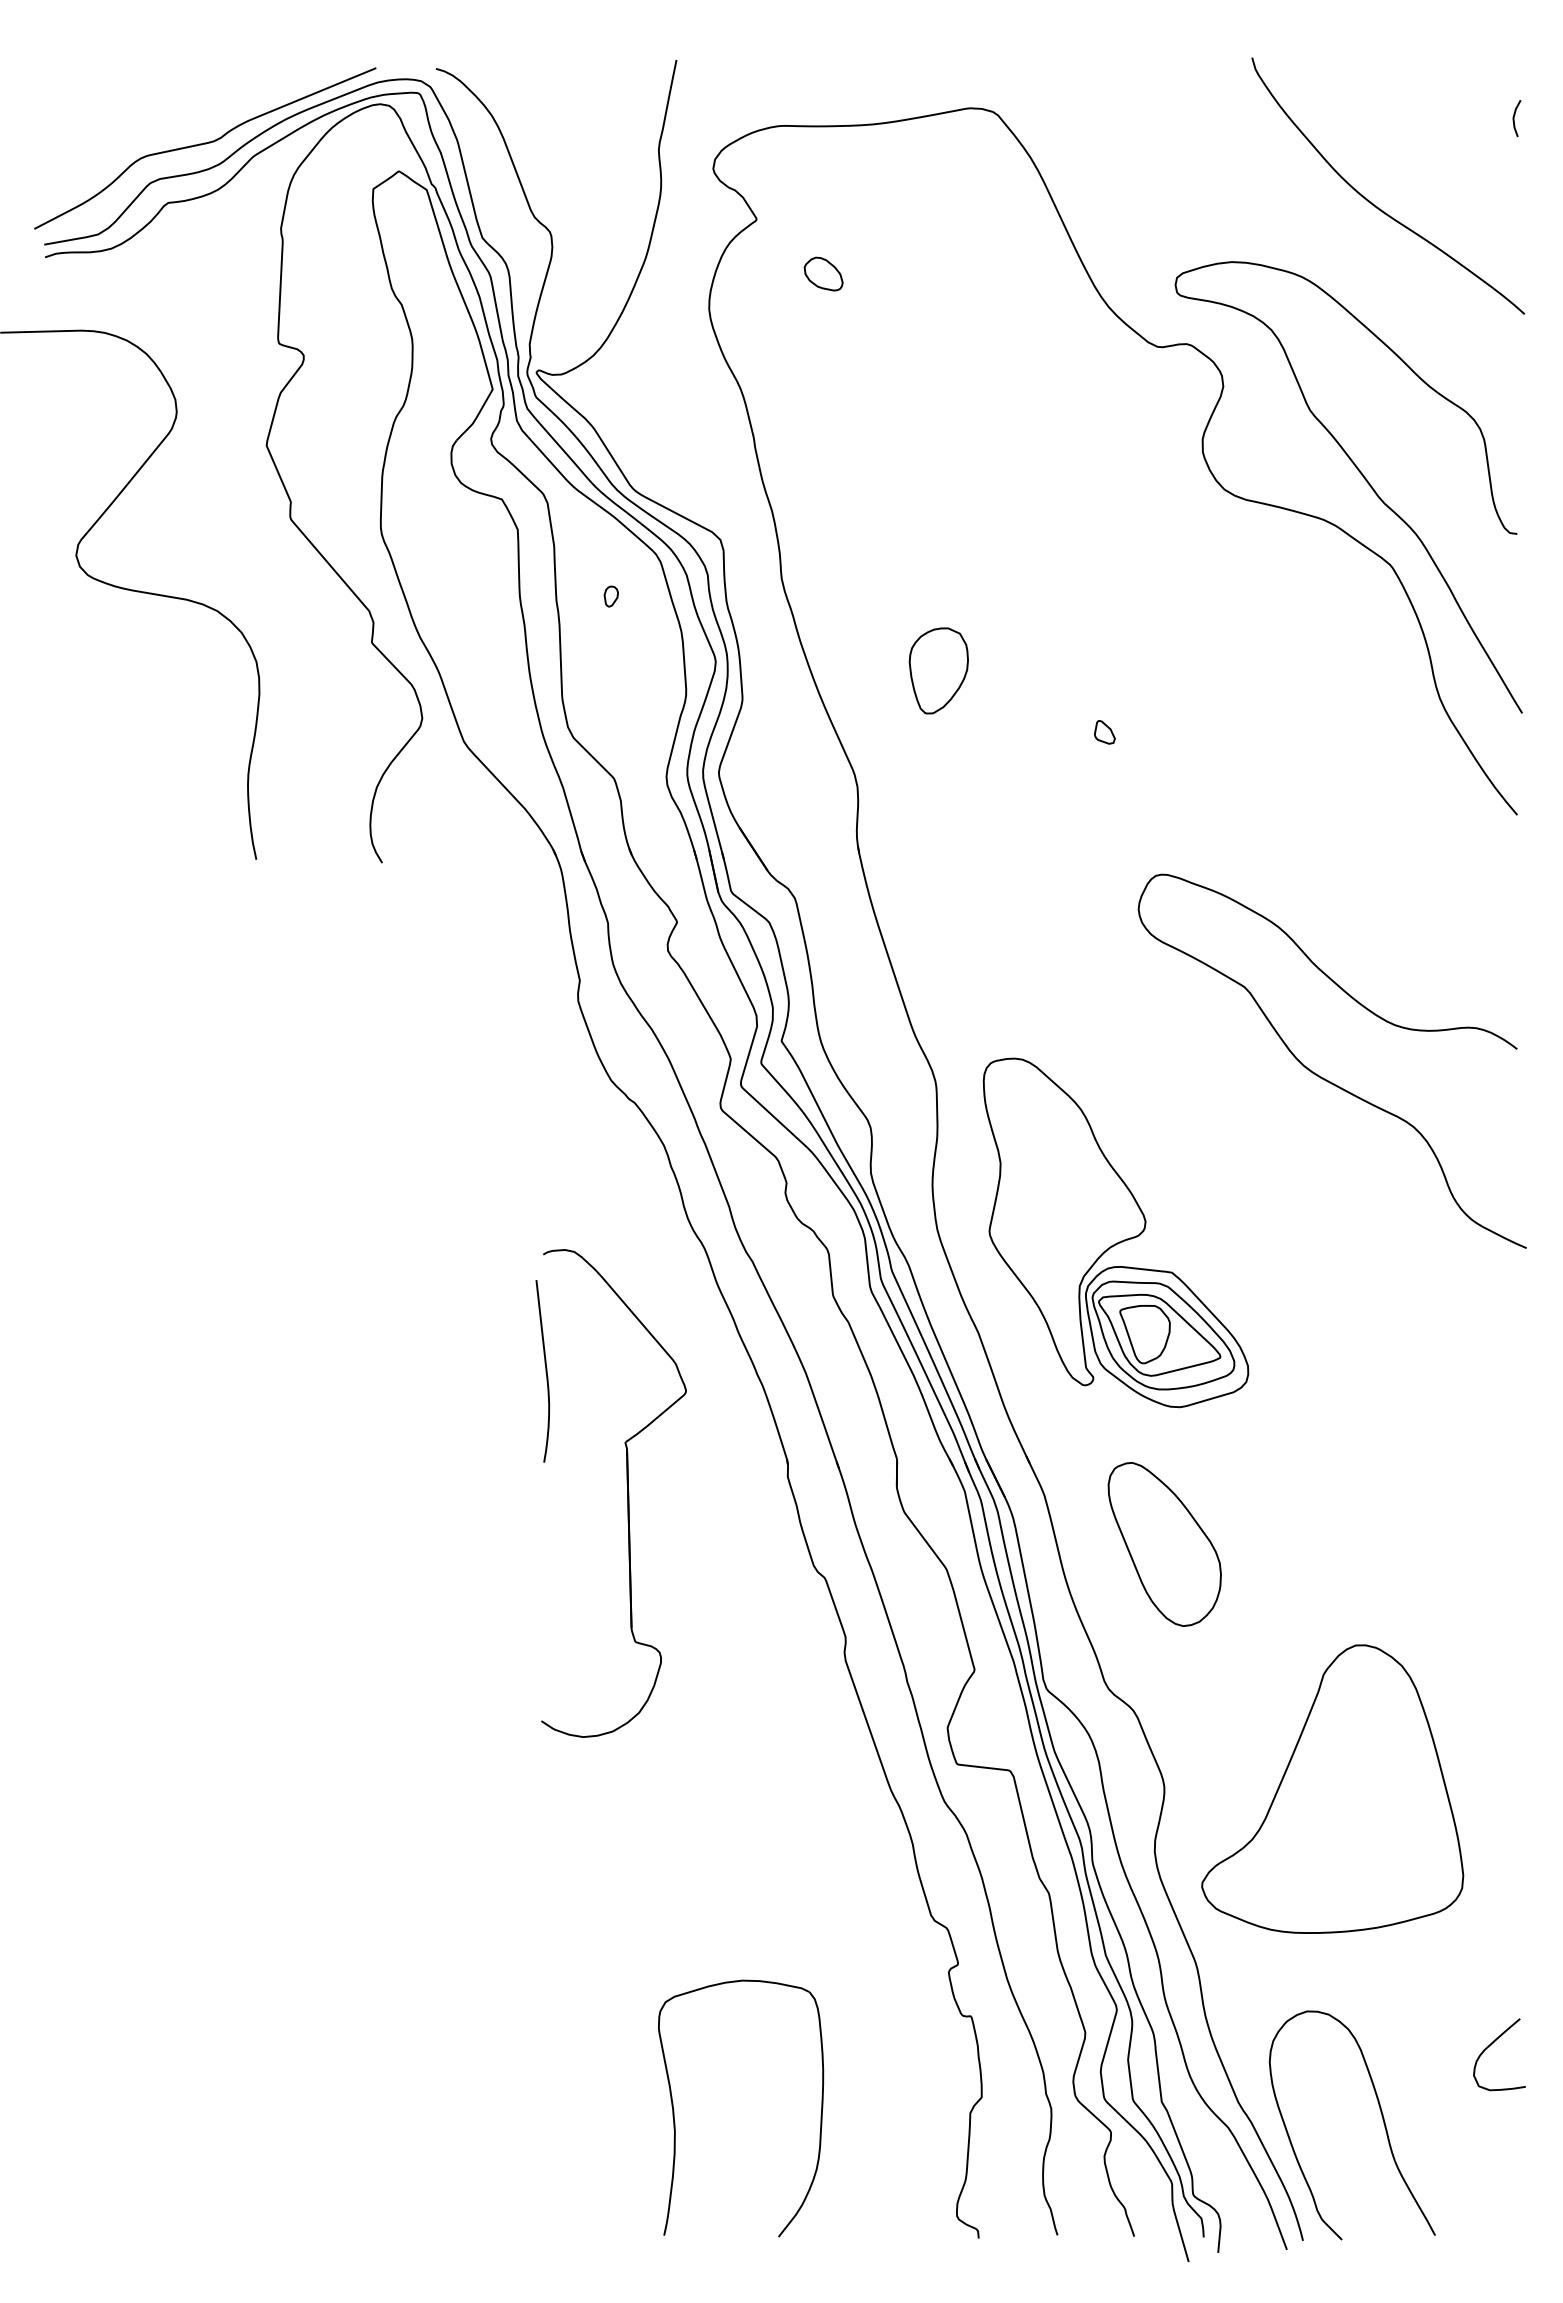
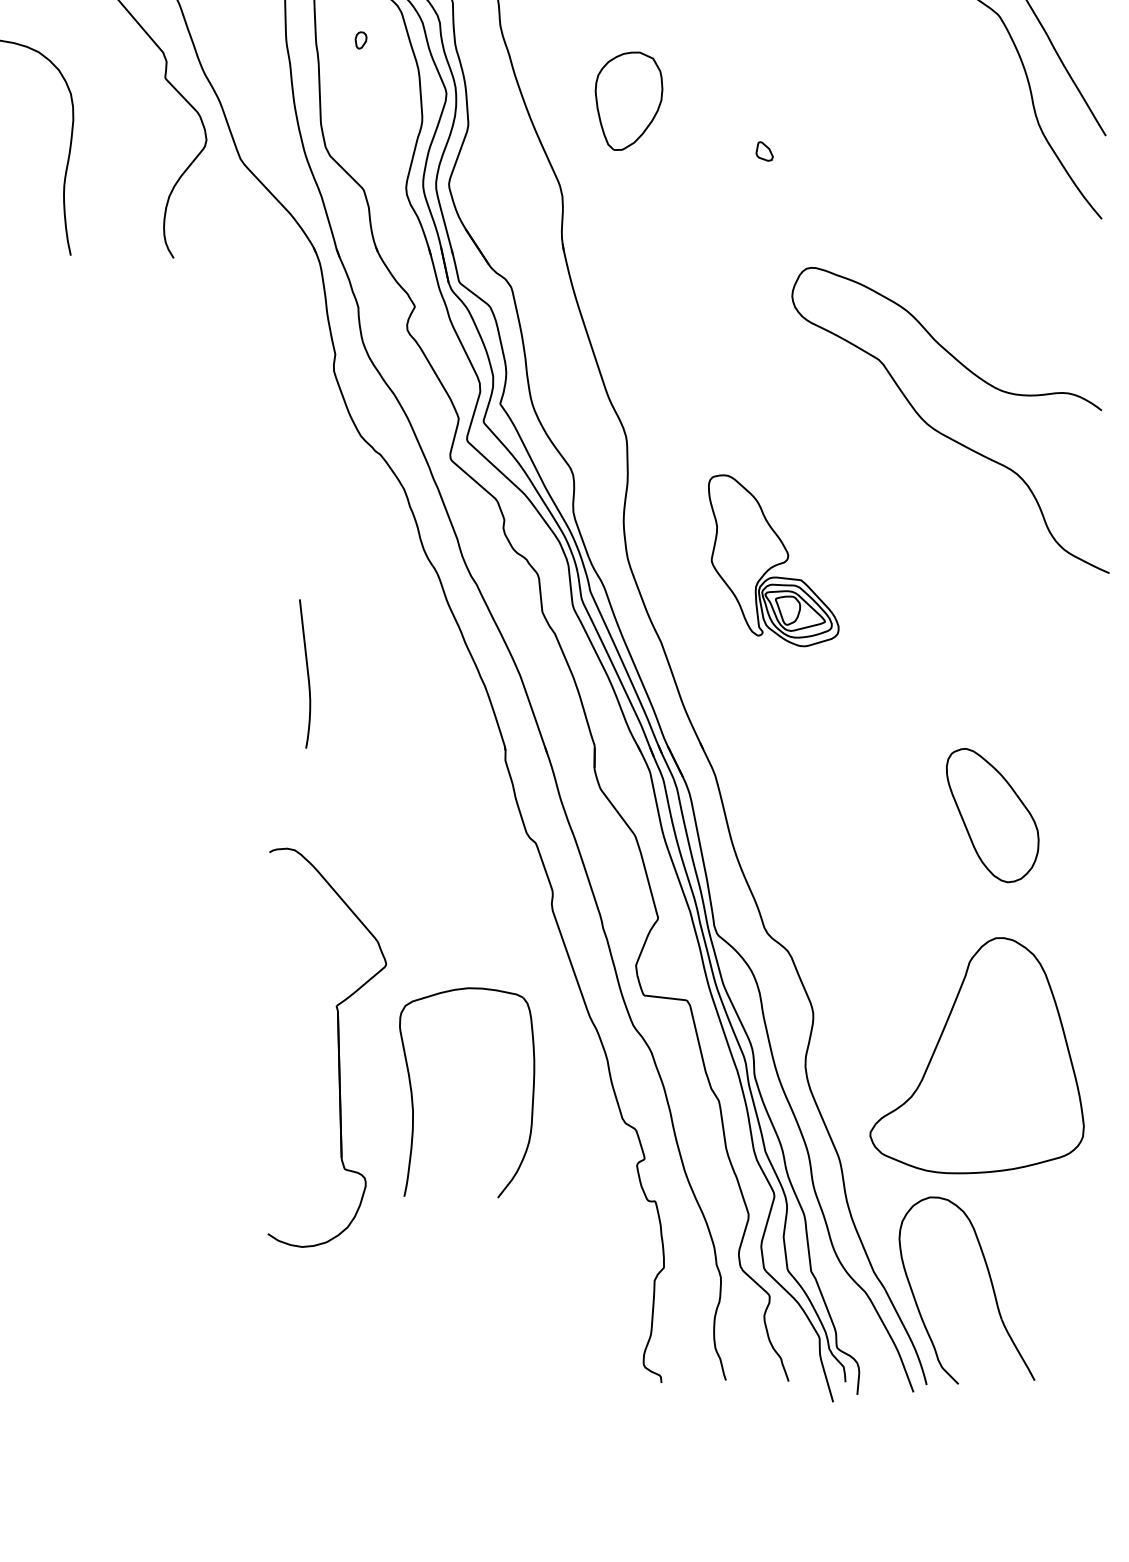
part: (938, 670) -> (628, 100), size x1.4
part: (1115, 1232) -> (773, 560), size x0.6
part: (627, 1493) -> (338, 1047), moved
part: (1164, 1544) -> (992, 815), moved
part: (1332, 1788) -> (976, 1055), moved
curve: (1491, 2045) -> (1080, 1225), removed
part: (674, 2110) -> (412, 1094), moved

